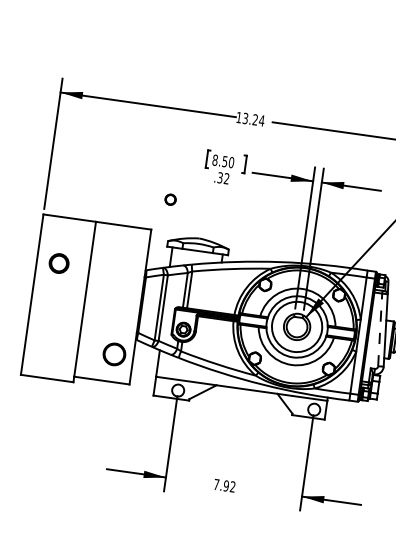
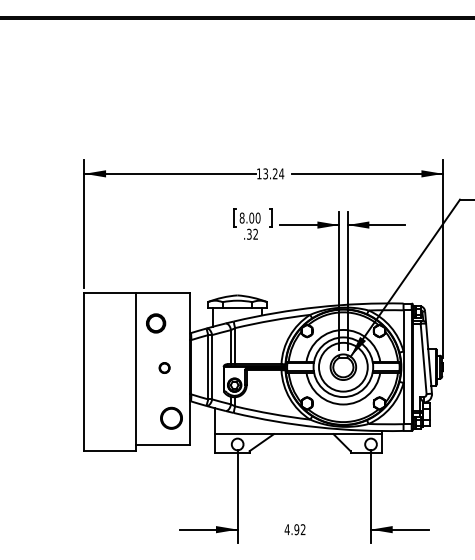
text: (224, 161) -> (251, 217), 8.50 -> 8.00
circle: (170, 199) -> (164, 367), moved
part: (59, 263) -> (156, 323), moved
line: (380, 329) -> (423, 358), dashed -> solid
text: (215, 484) -> (286, 529), 7.92 -> 4.92

